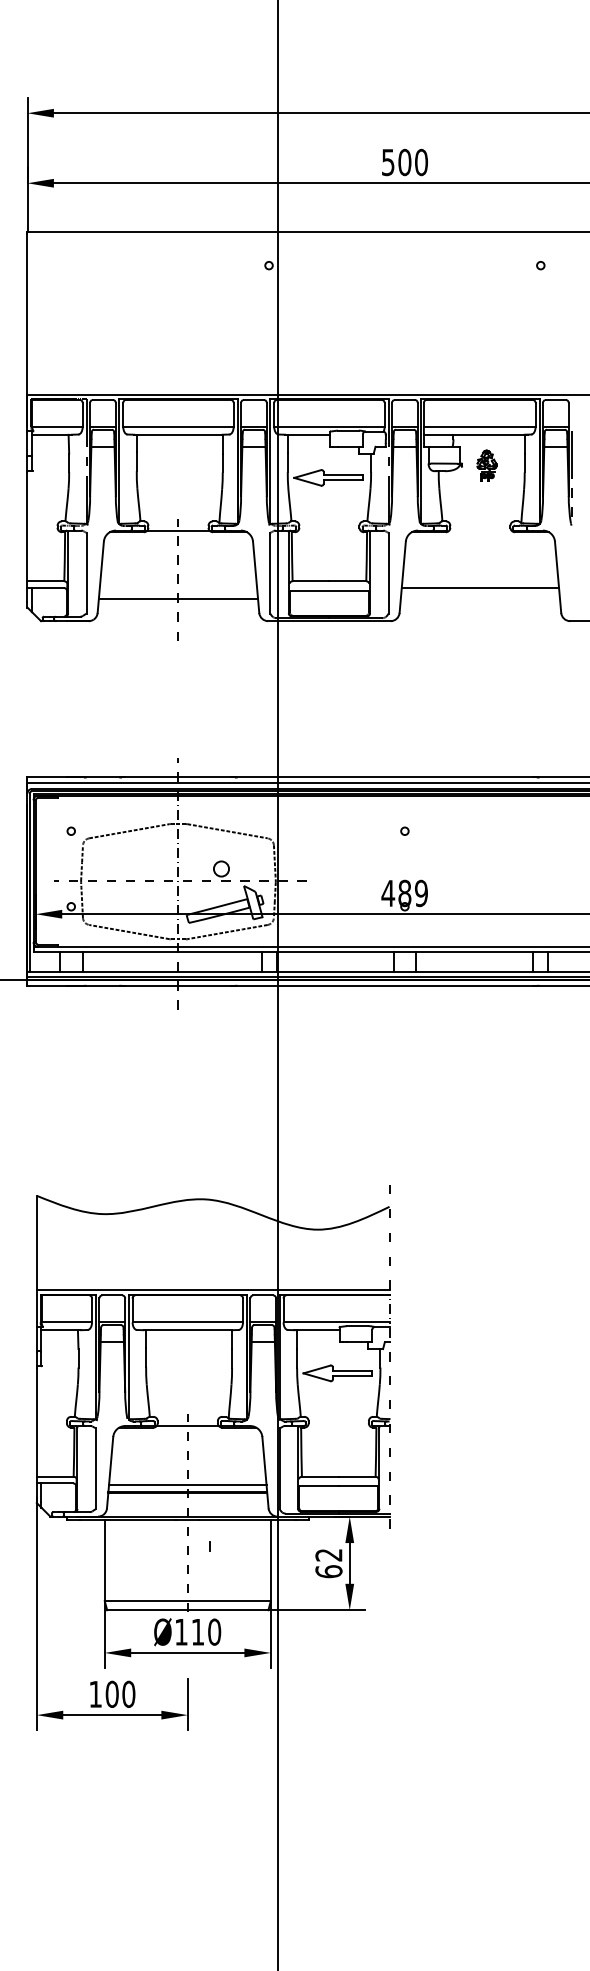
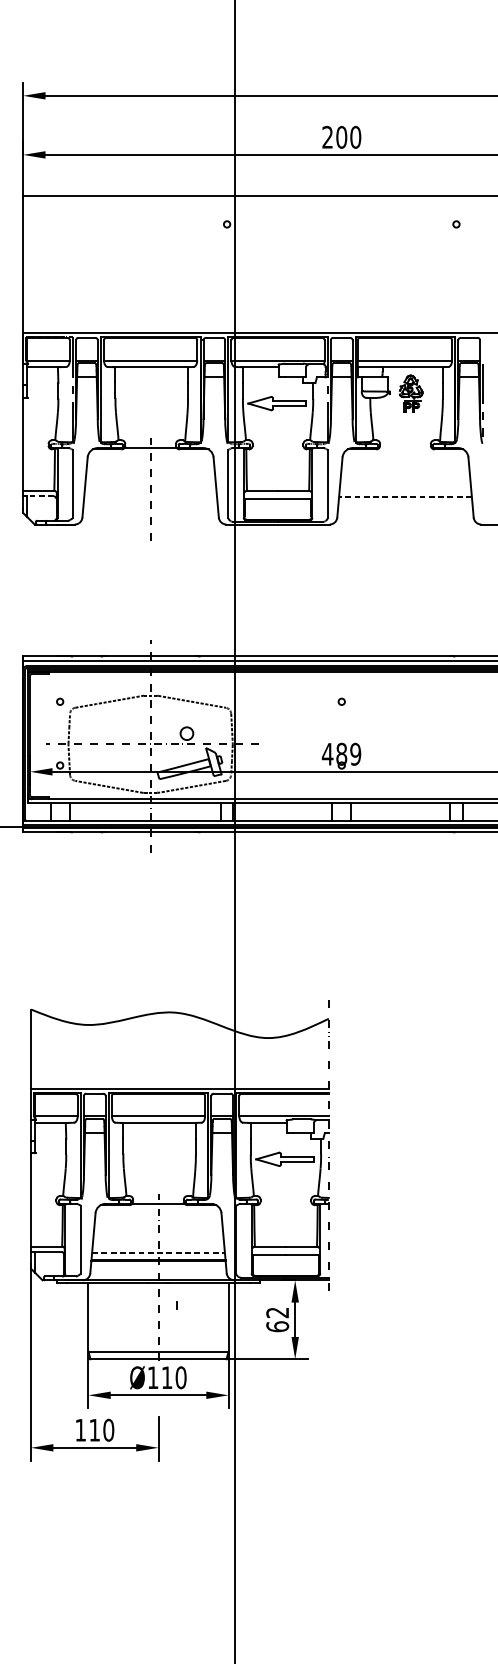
text: (388, 162) -> (327, 137), 500 -> 200
part: (486, 465) -> (410, 393), size x1.4
line: (47, 587) -> (40, 496), solid -> dashed
line: (480, 588) -> (405, 496), solid -> dashed
line: (178, 598) -> (150, 505), removed
line: (187, 1484) -> (158, 1253), solid -> dashed
text: (111, 1693) -> (94, 1429), 100 -> 110

